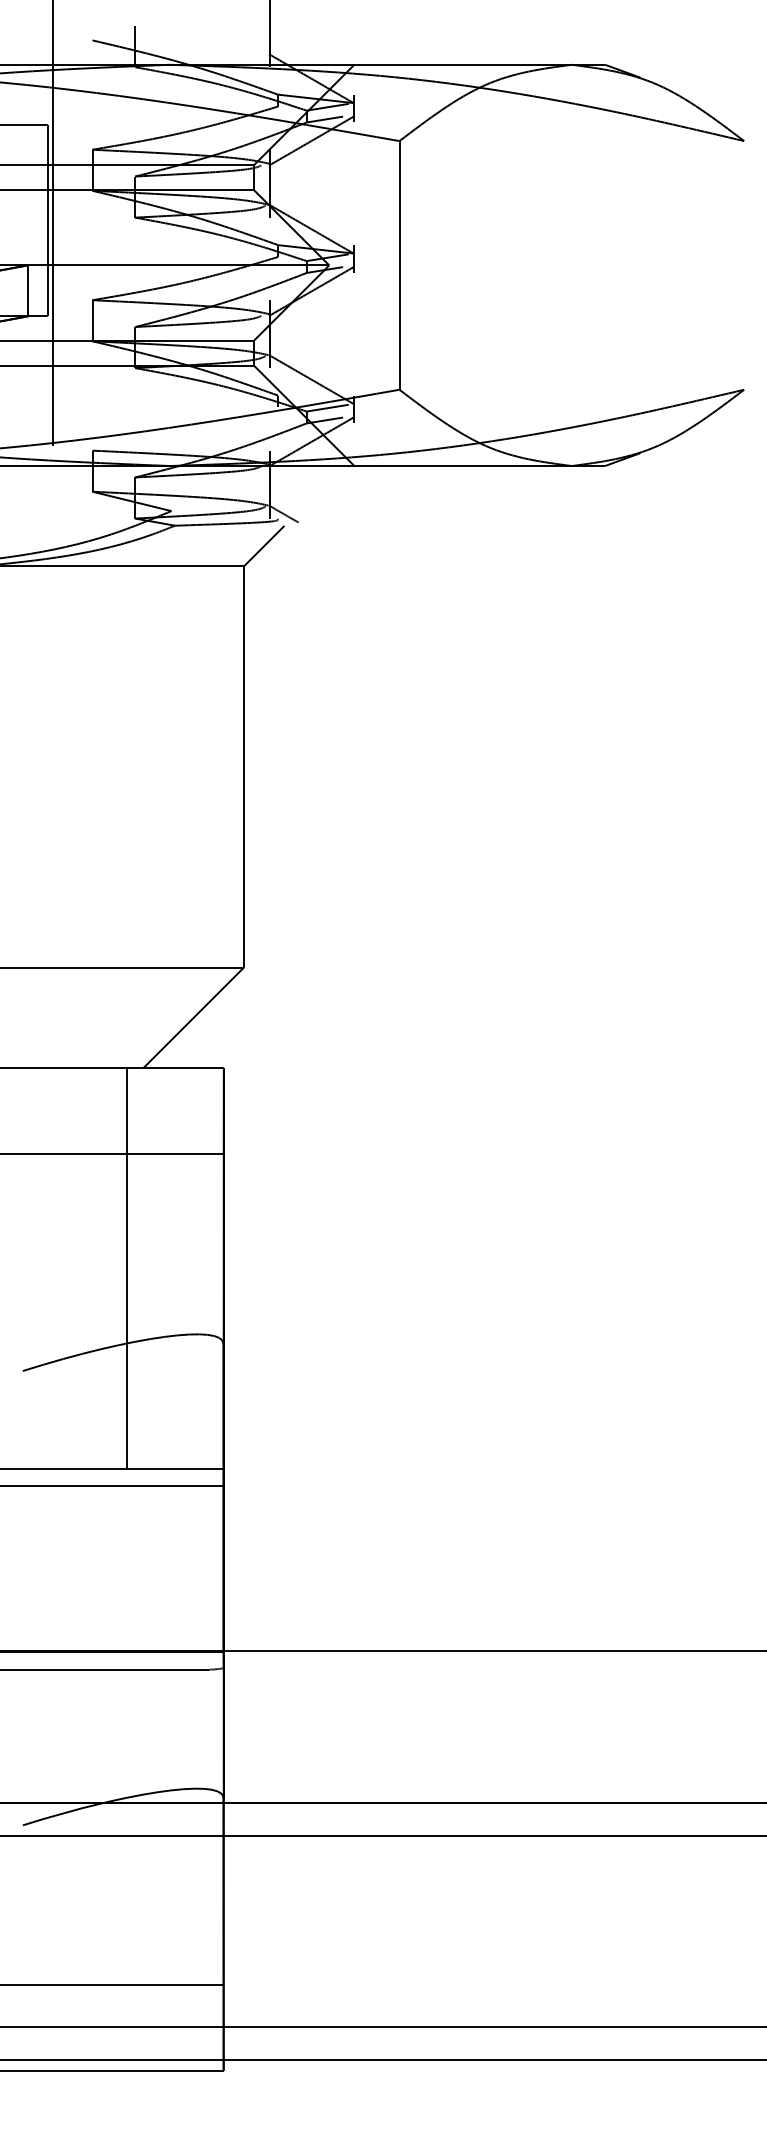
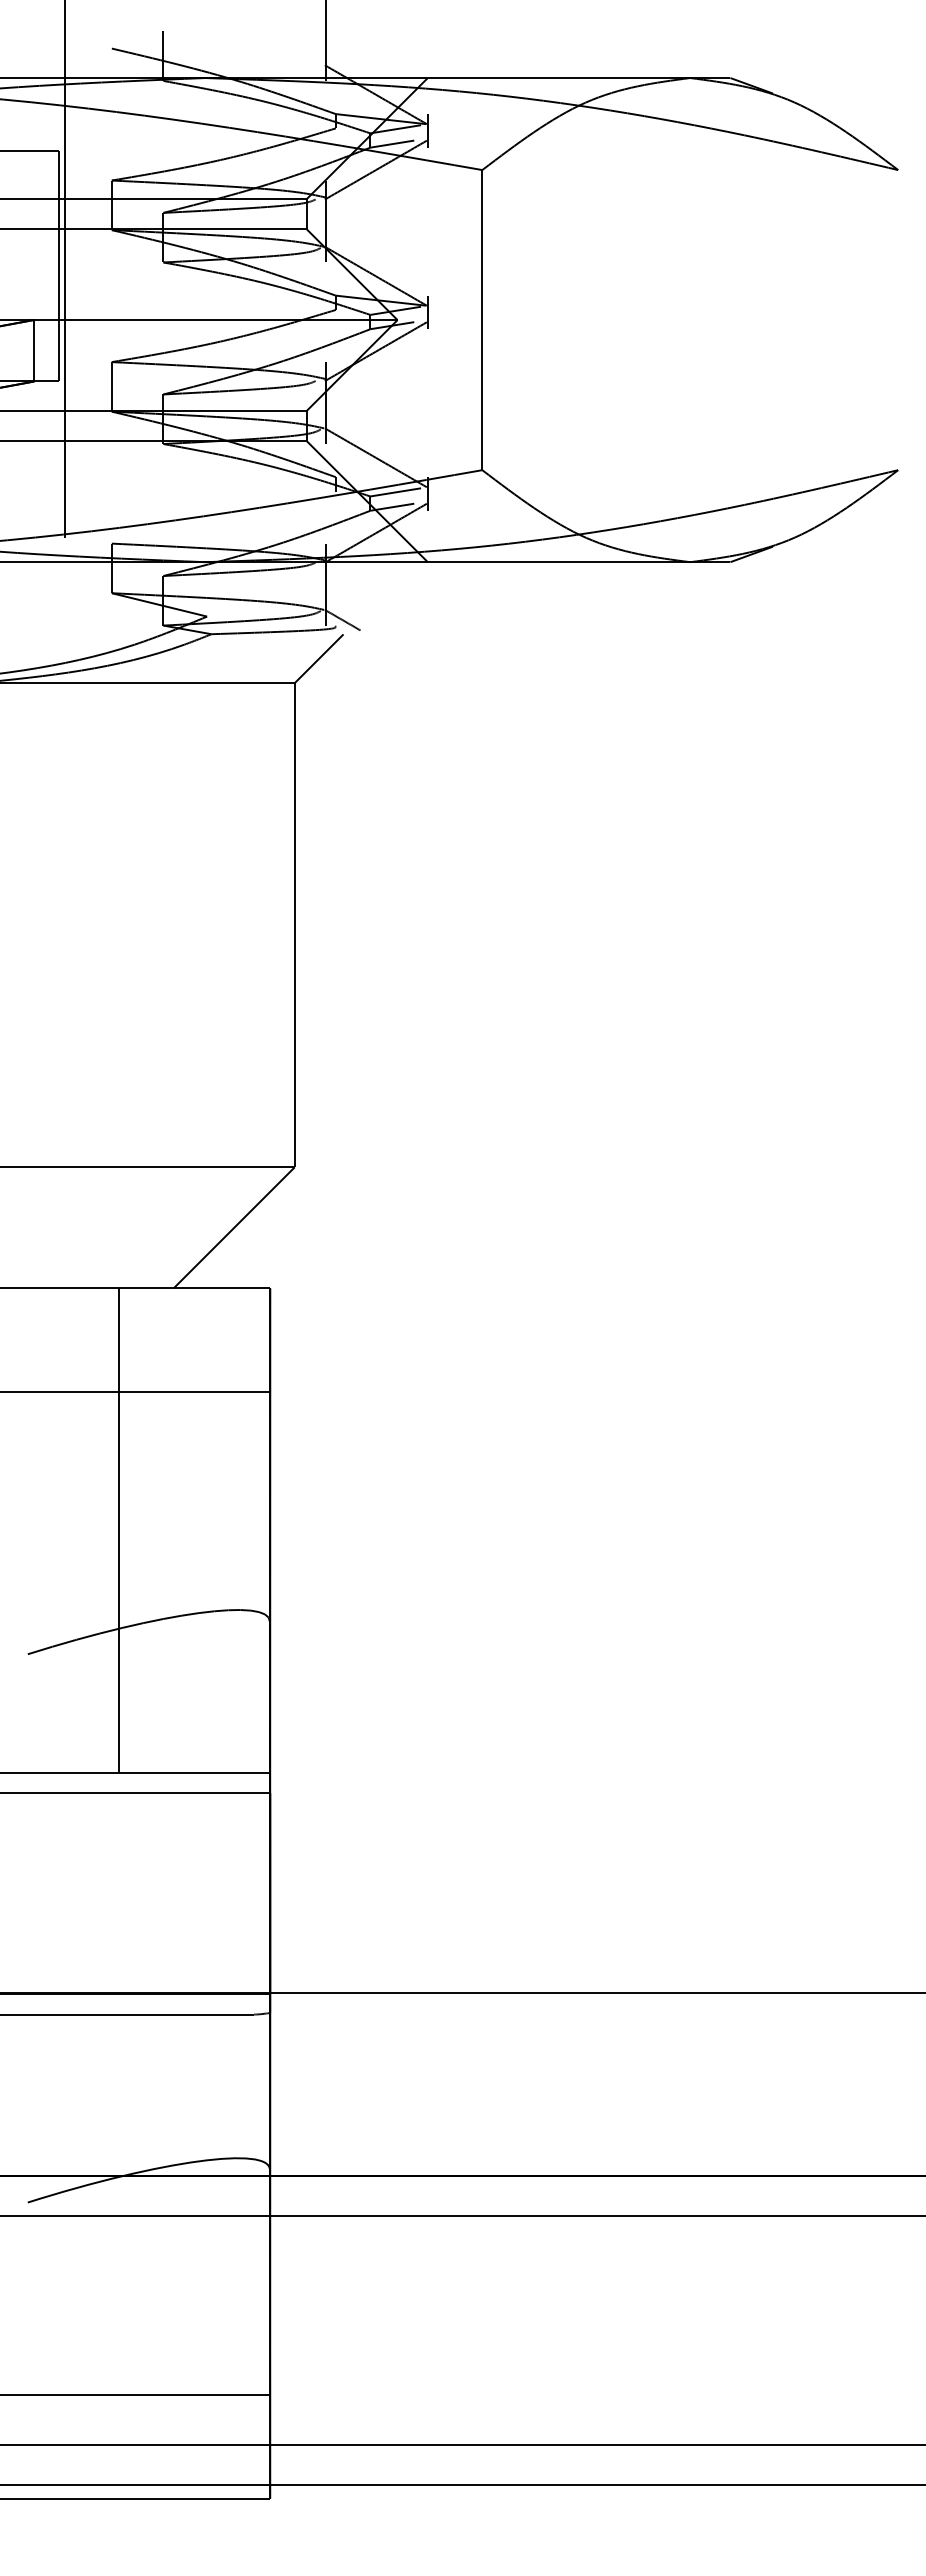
line: (127, 1268) -> (119, 1530), moved

